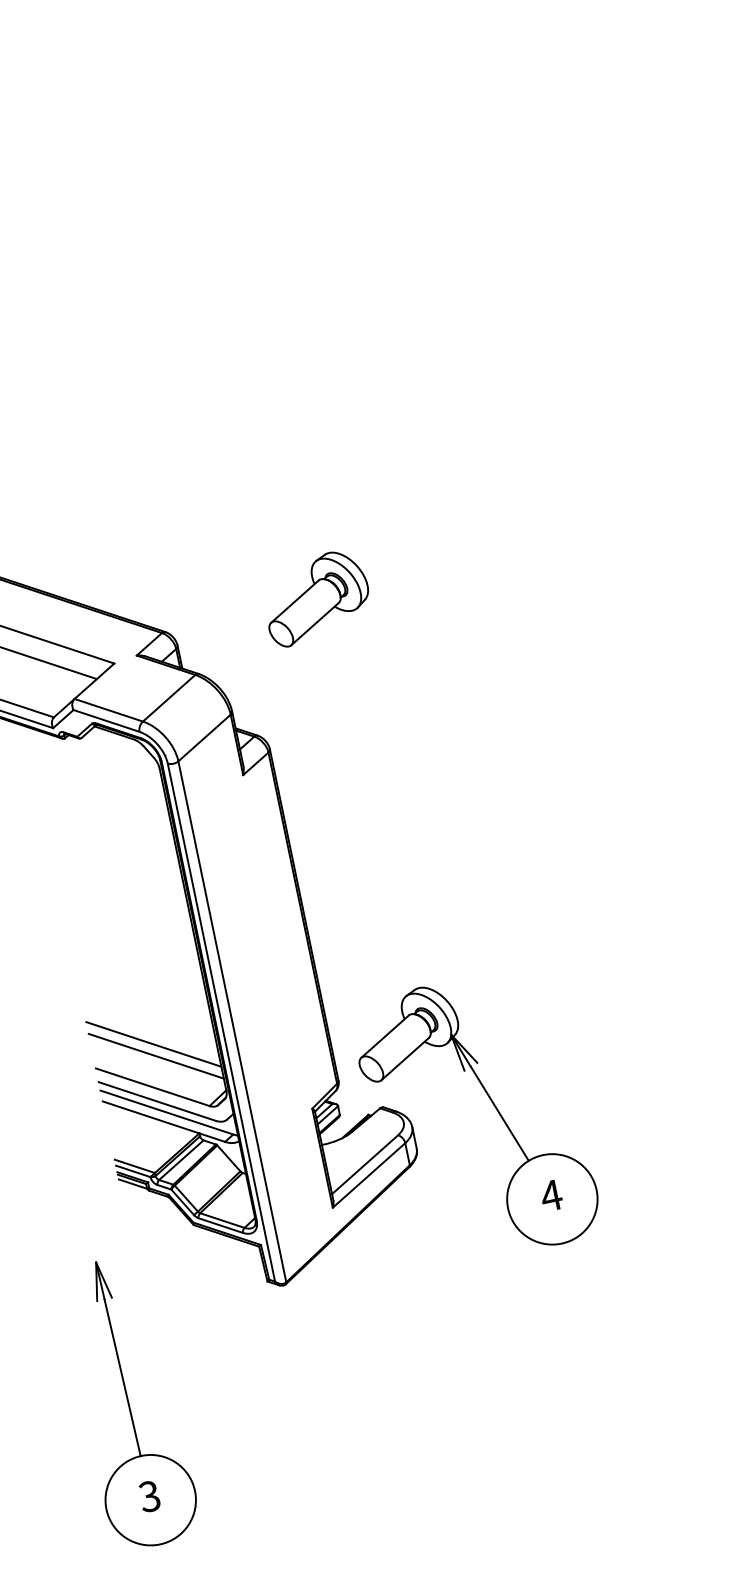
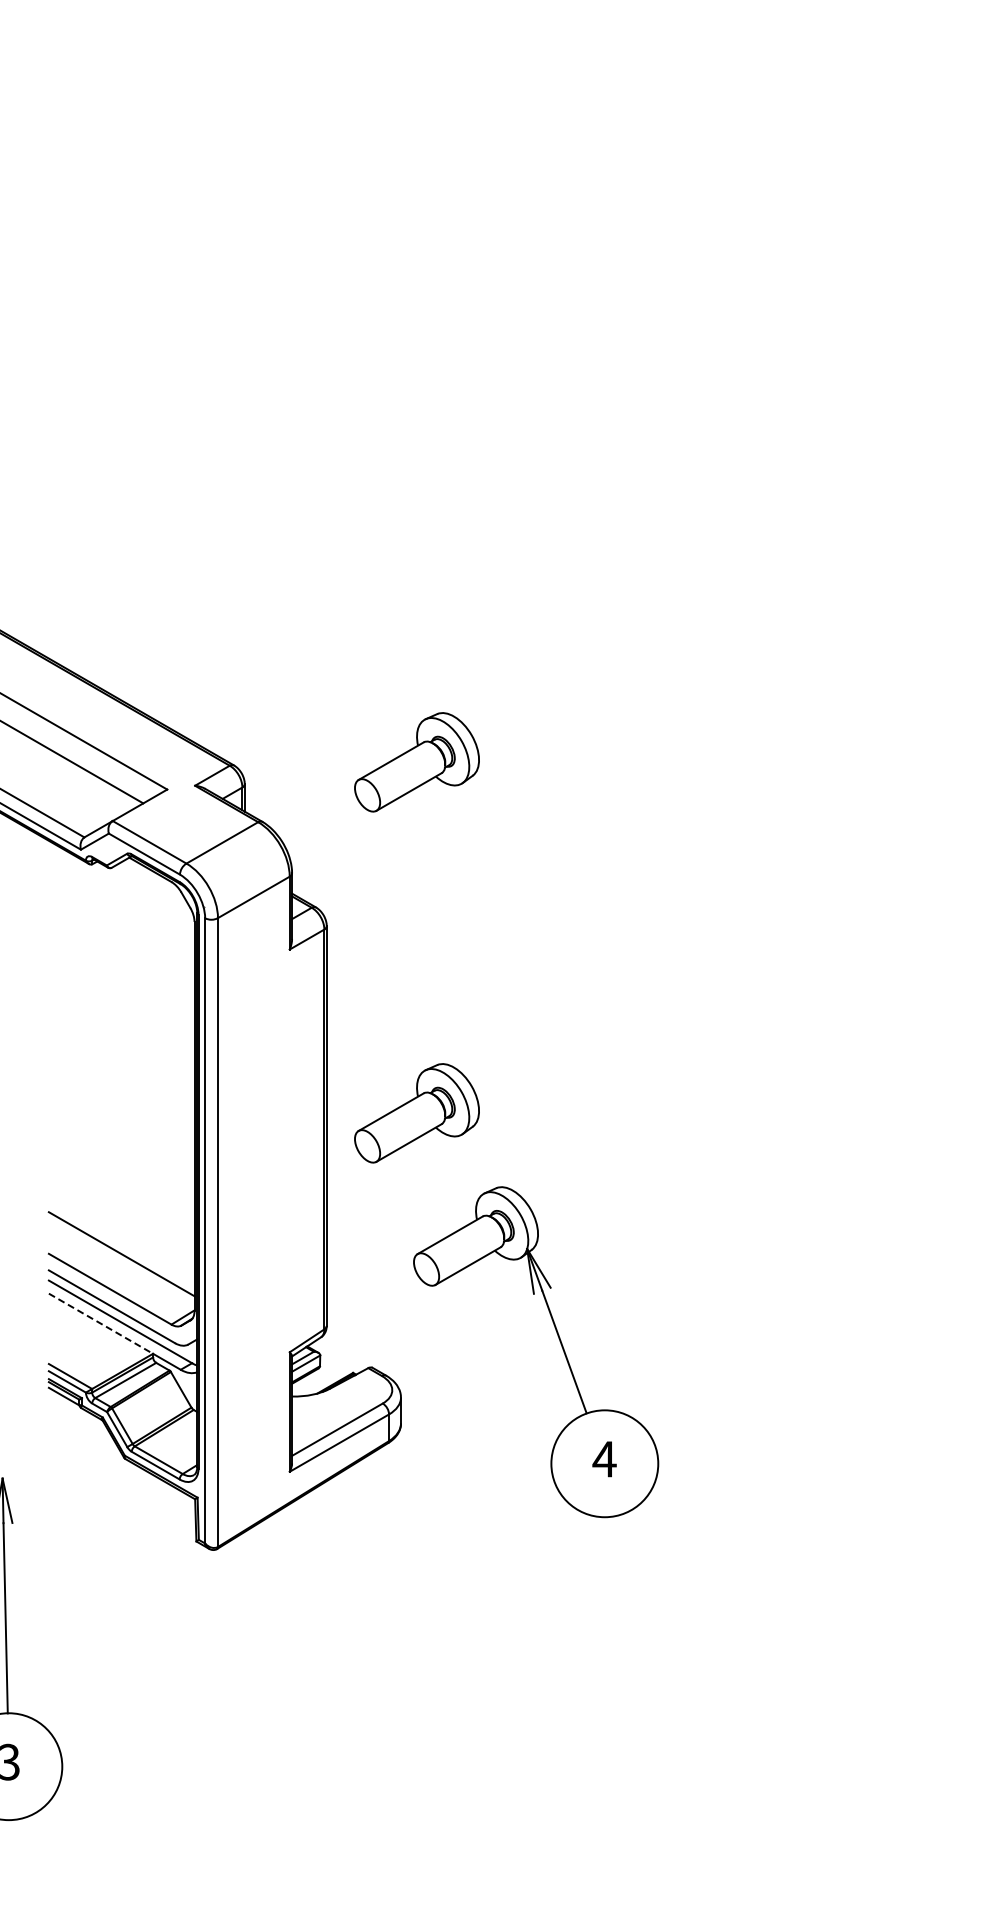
part: (376, 889) -> (416, 1113), added
line: (153, 1044) -> (121, 1239), removed
part: (495, 1108) -> (560, 1344), moved
line: (151, 1117) -> (101, 1323), solid -> dashed

